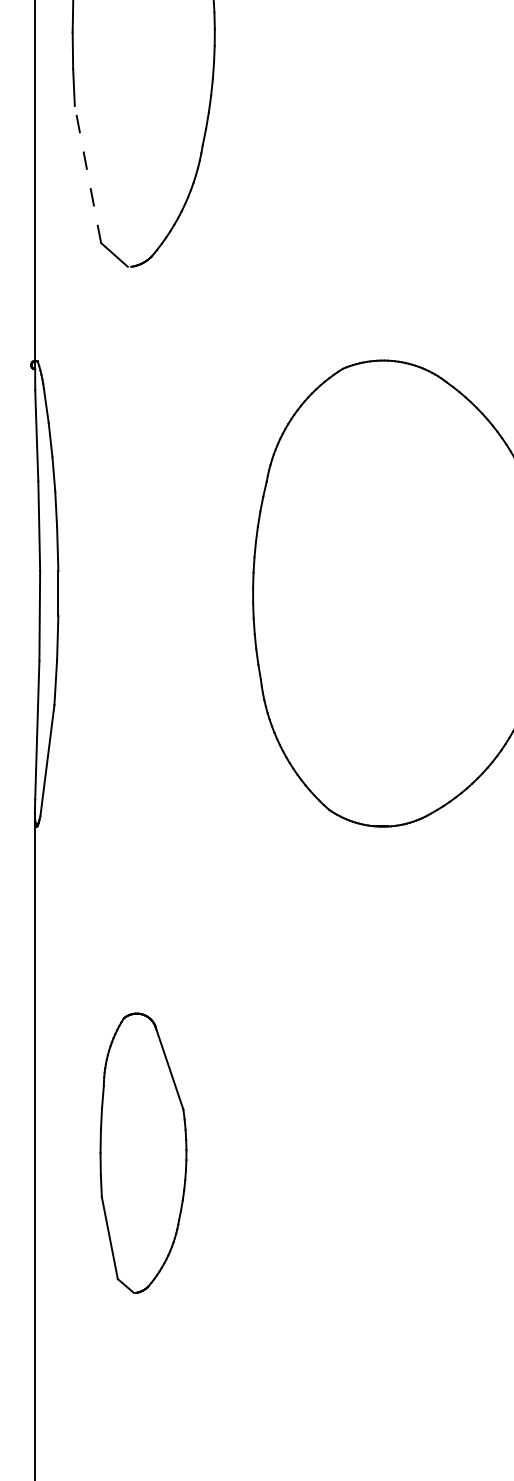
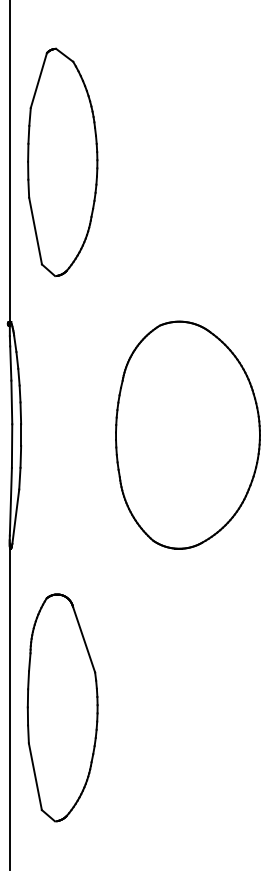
line: (87, 173) -> (35, 230), dashed -> solid
part: (143, 1152) -> (62, 707), size x1.67

